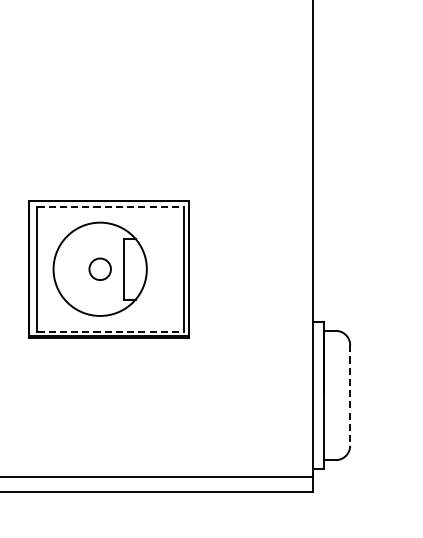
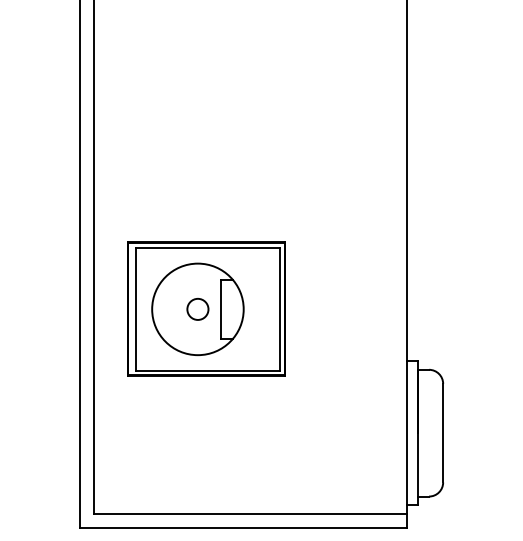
line: (110, 206) -> (208, 247), dashed -> solid
line: (110, 331) -> (208, 370), dashed -> solid
line: (350, 395) -> (443, 433), dashed -> solid

